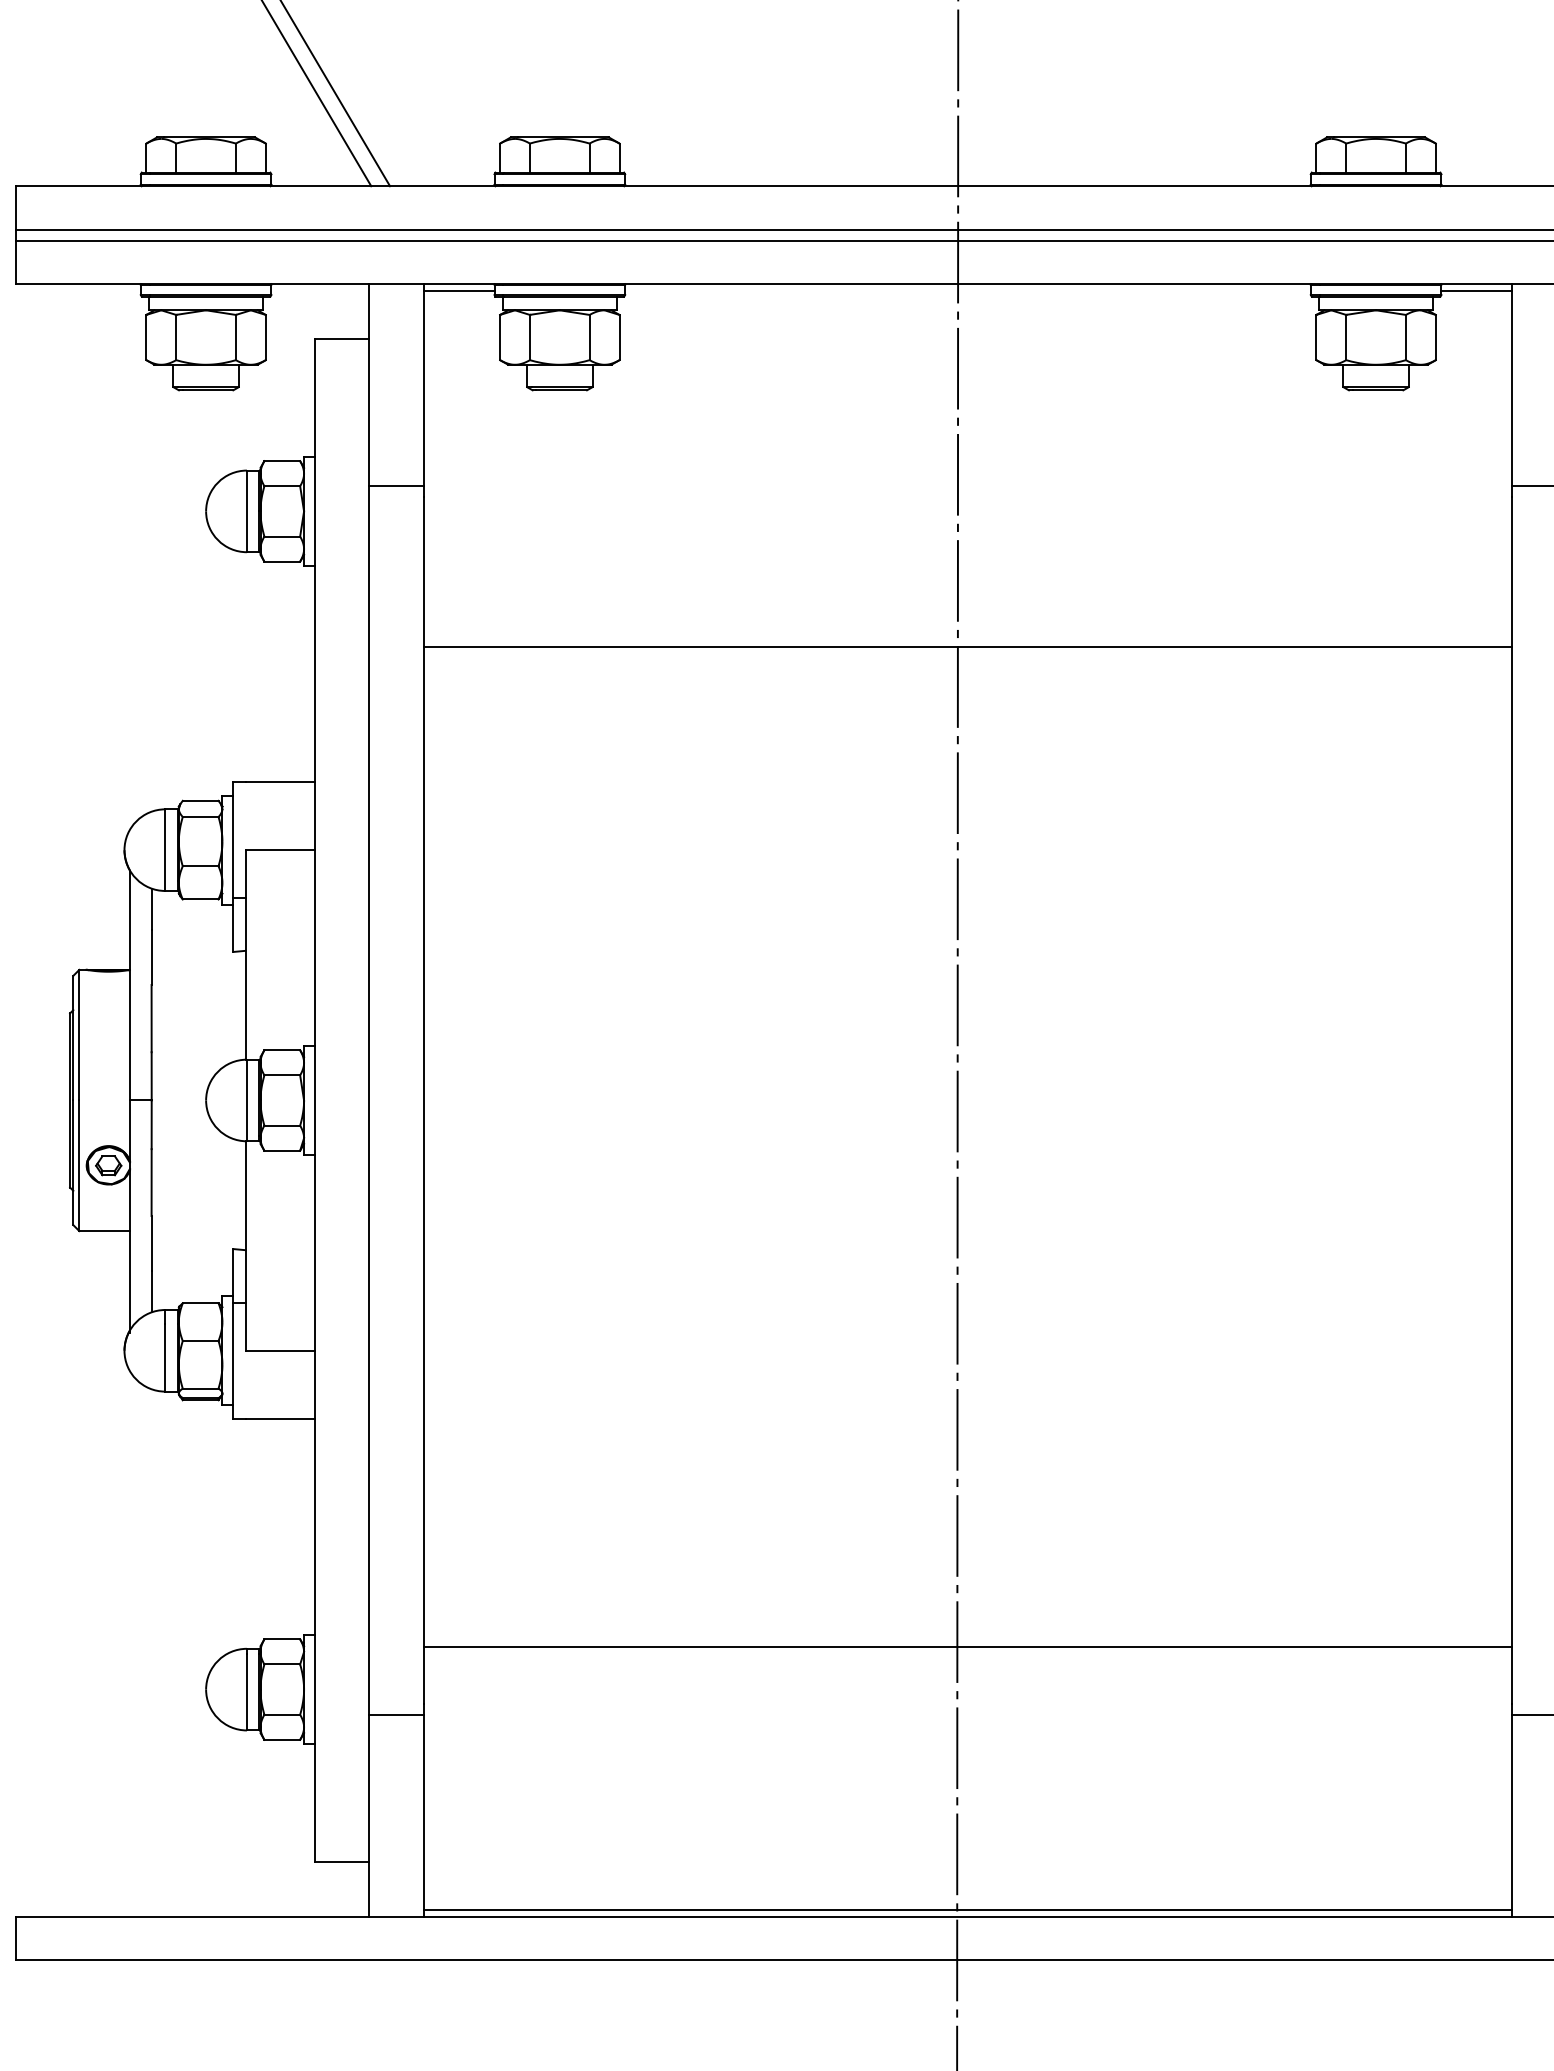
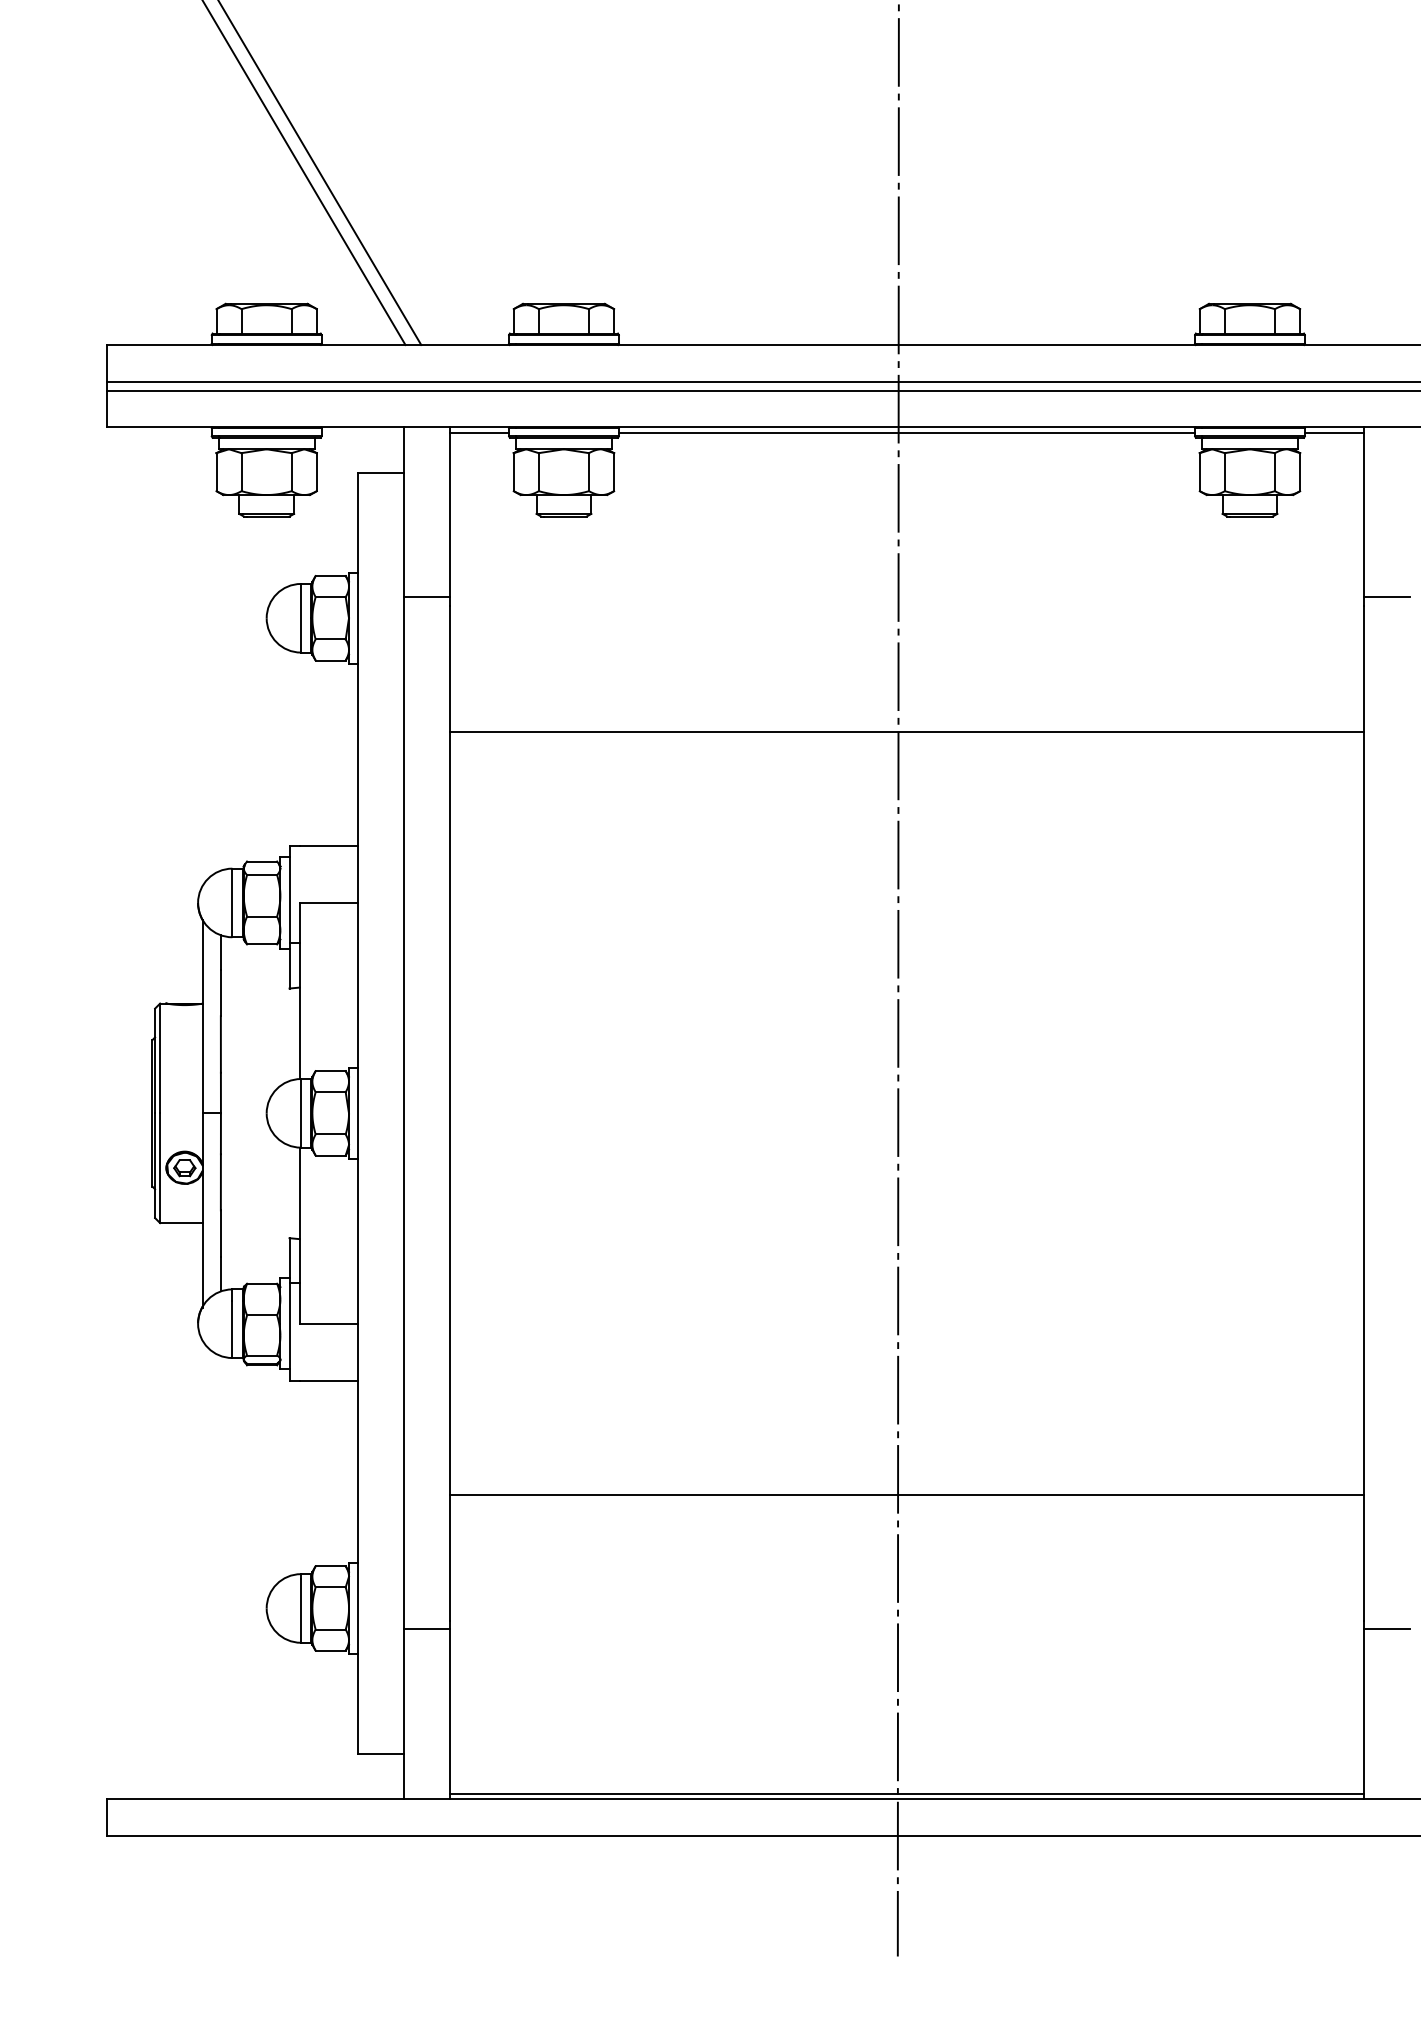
line: (967, 291) -> (906, 433), added
line: (967, 1646) -> (906, 1494), moved

